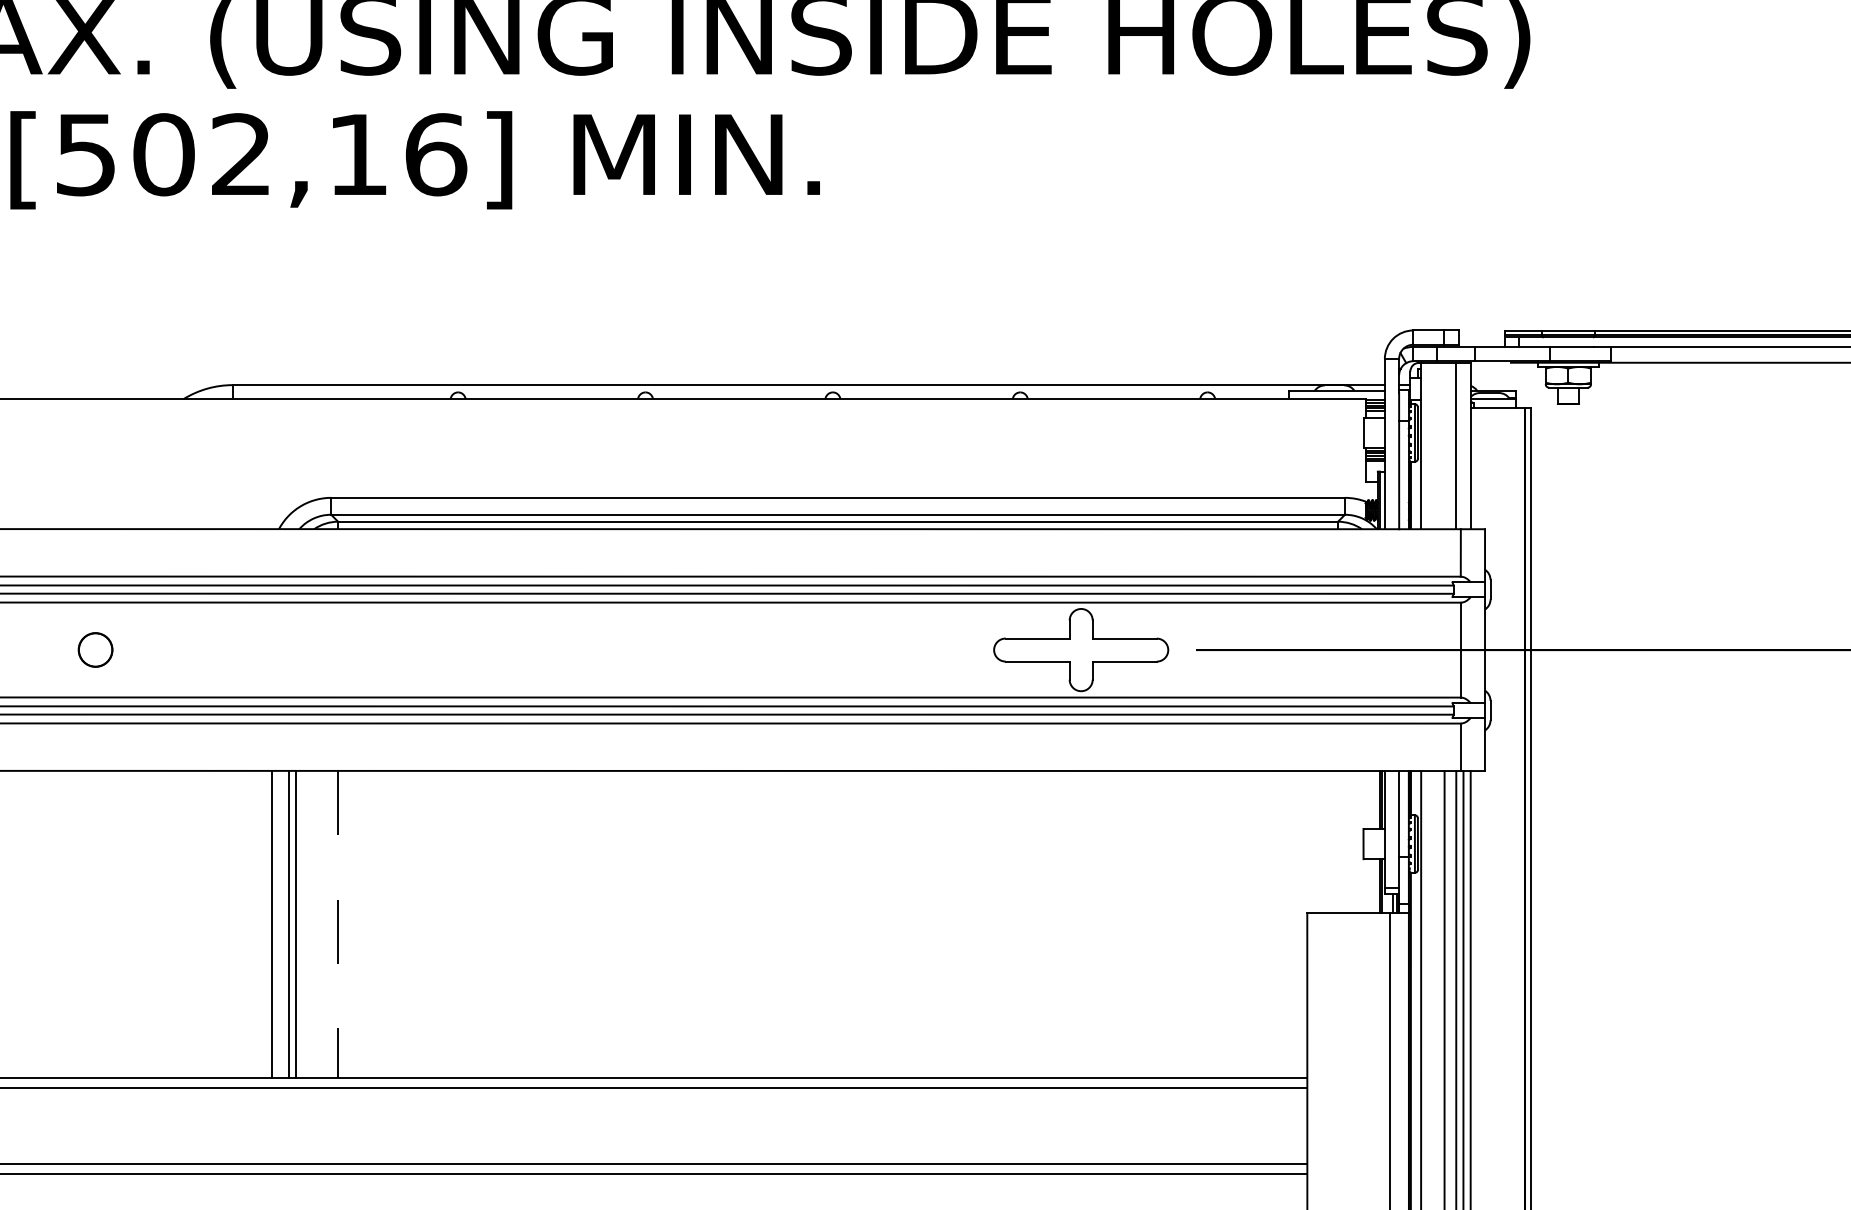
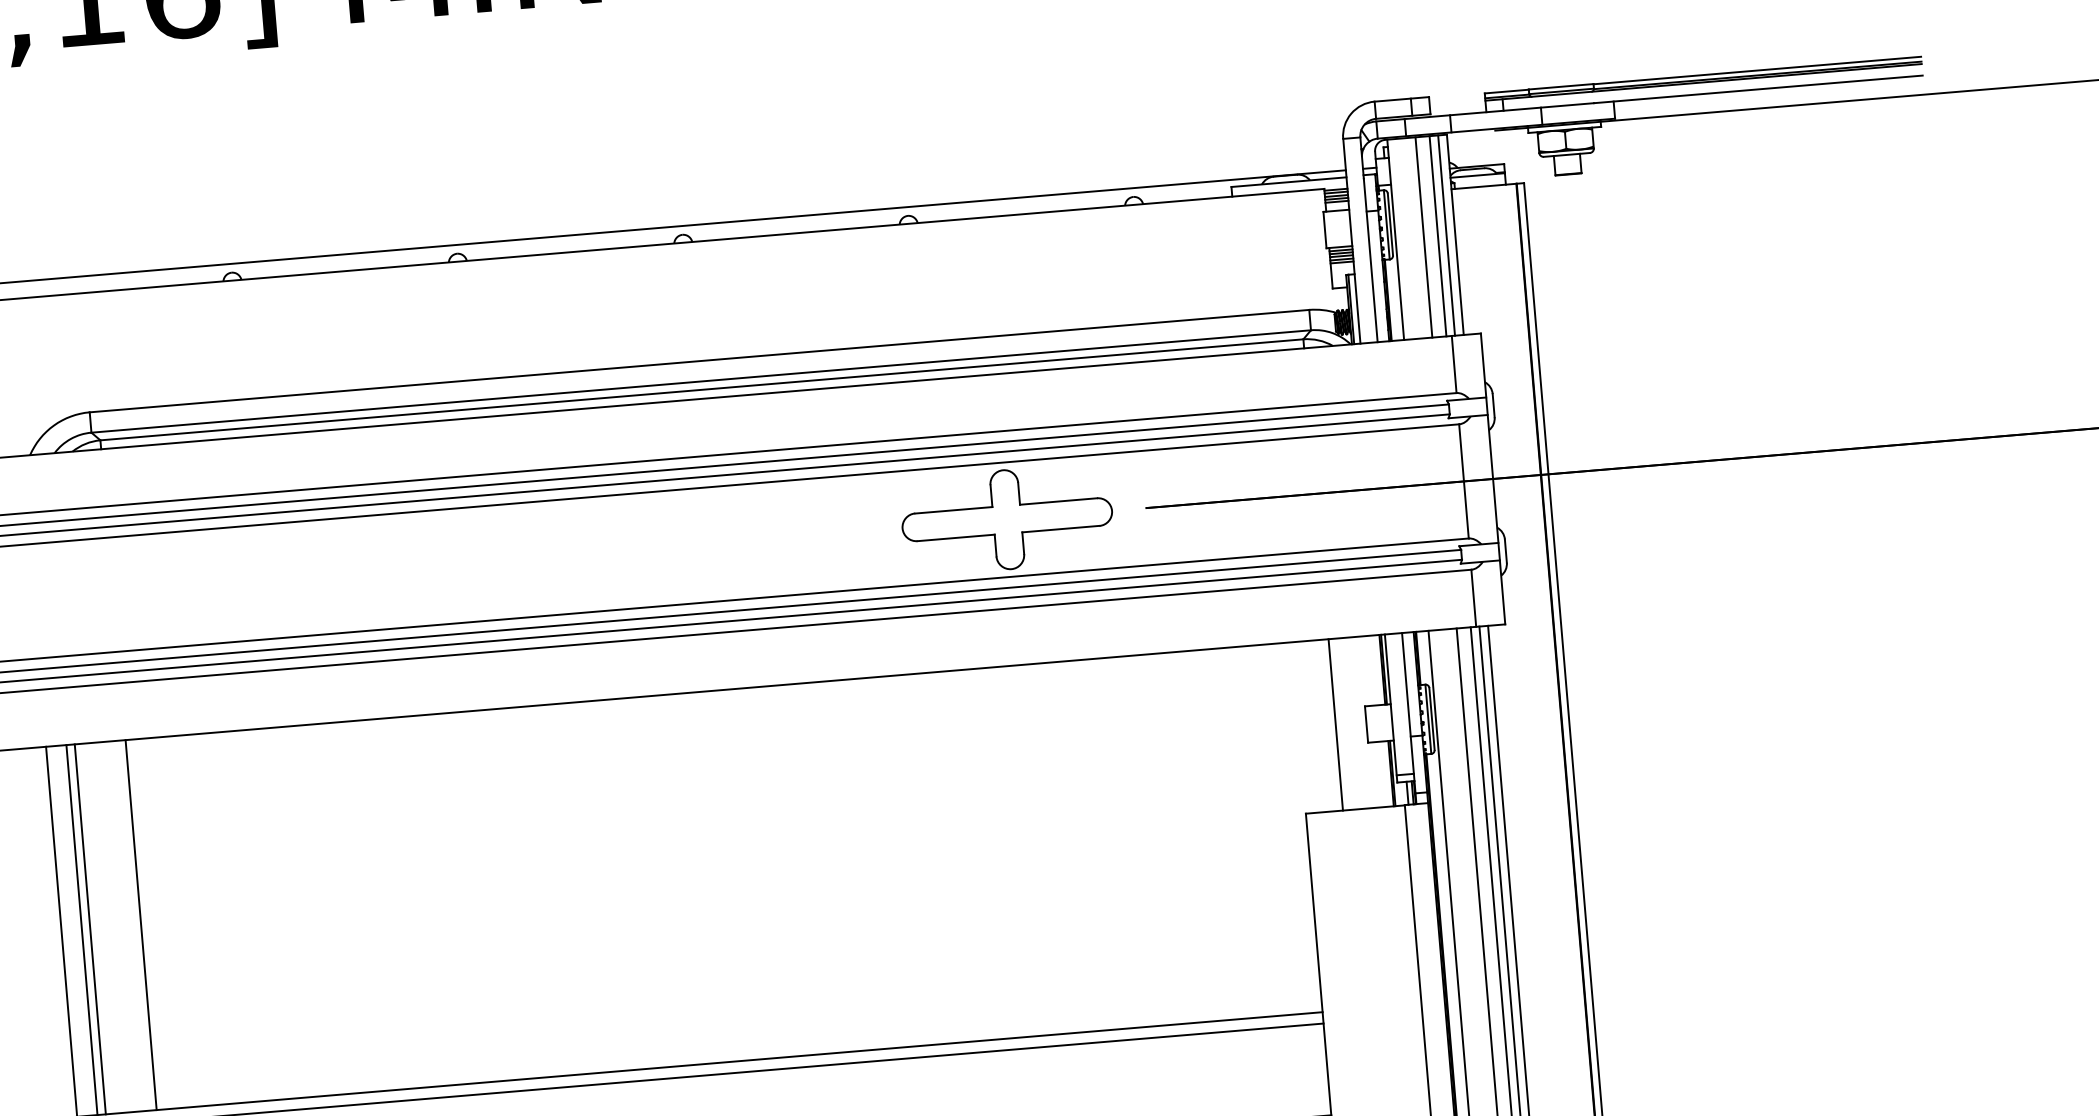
line: (1444, 445) -> (1423, 236), added
line: (1463, 445) -> (1446, 234), added
line: (1338, 842) -> (1336, 725), added
line: (338, 924) -> (141, 924), dashed -> solid

